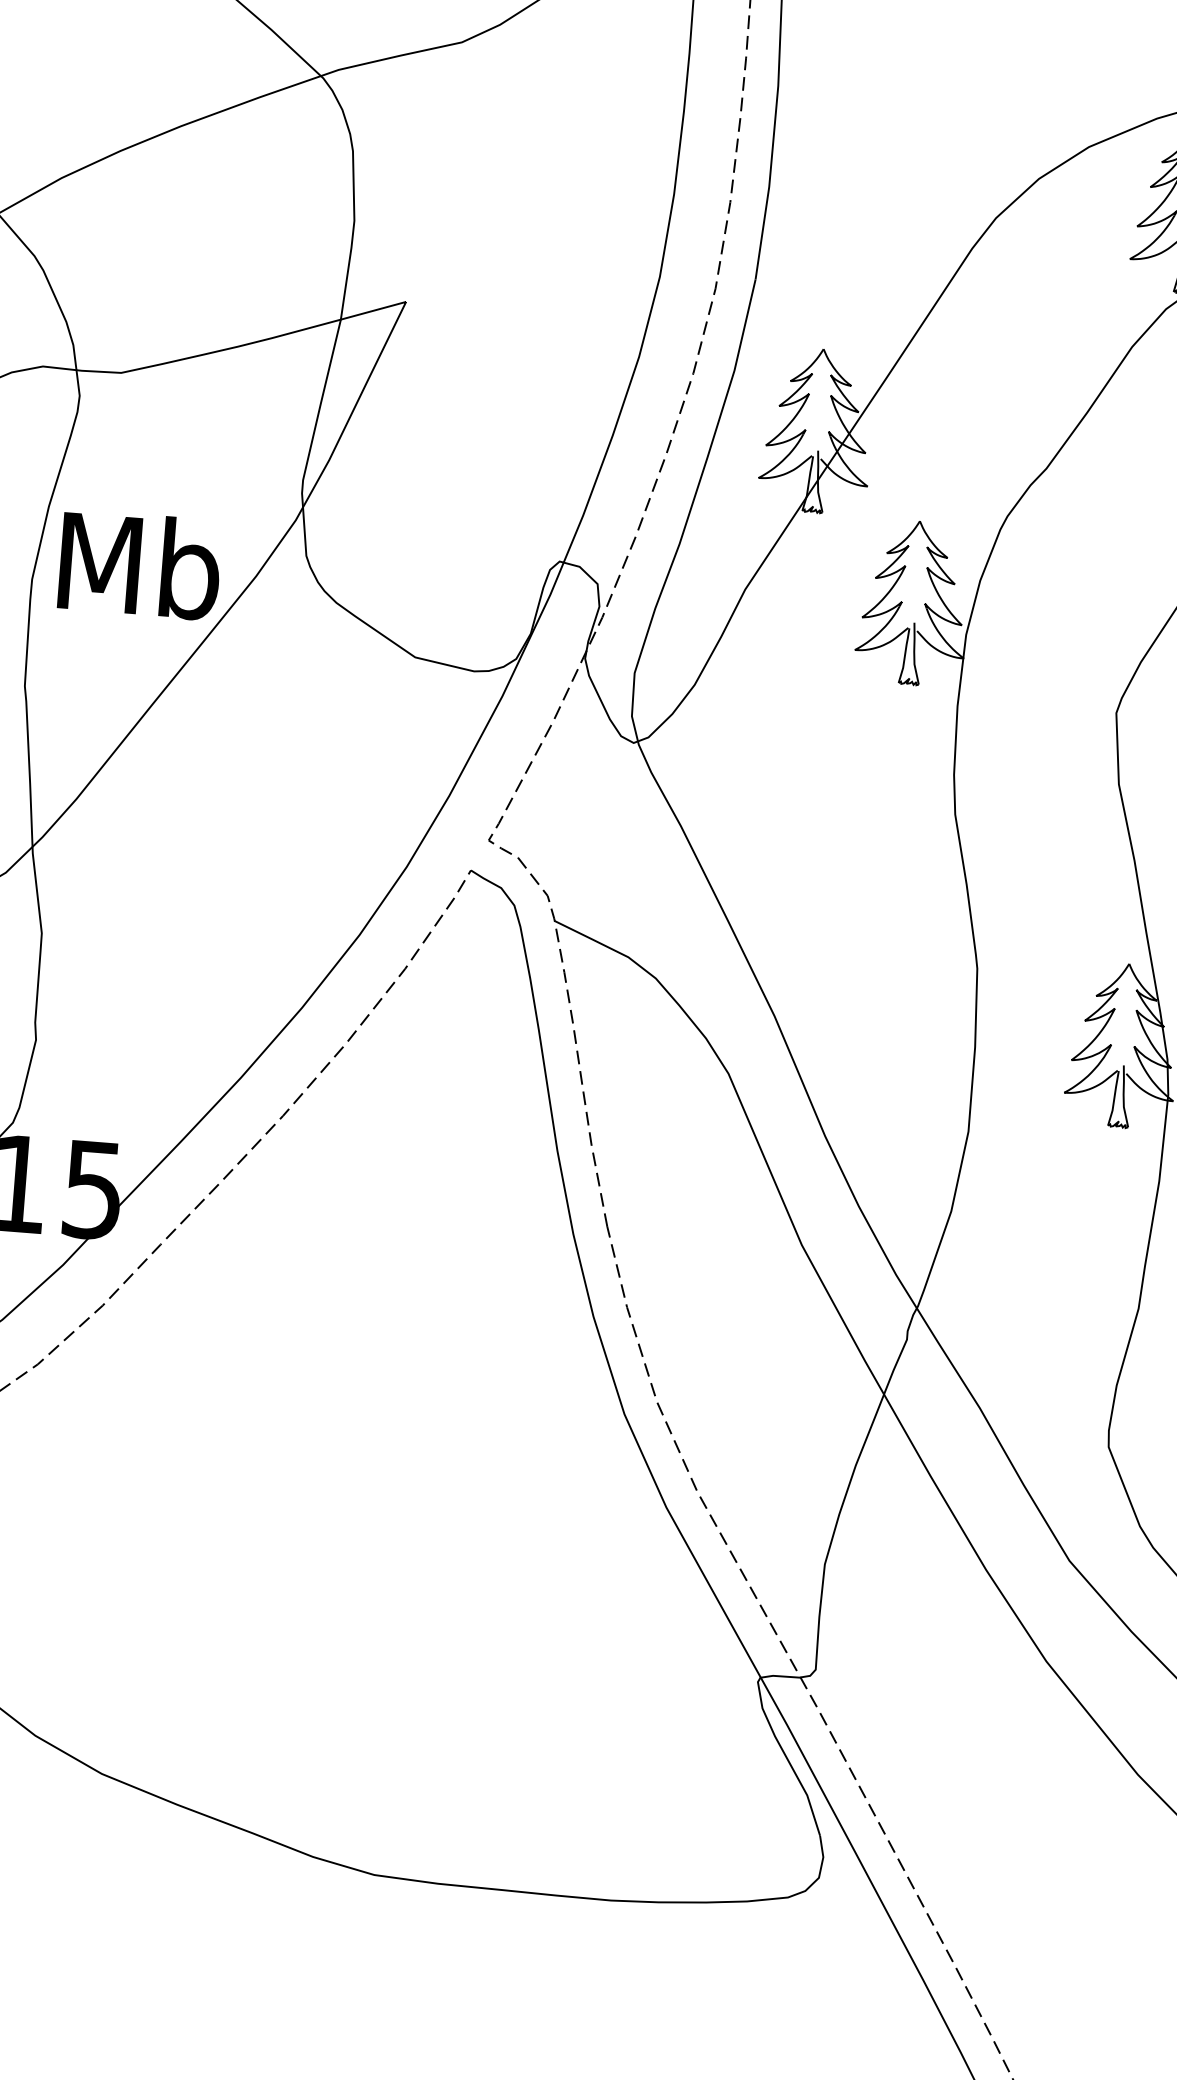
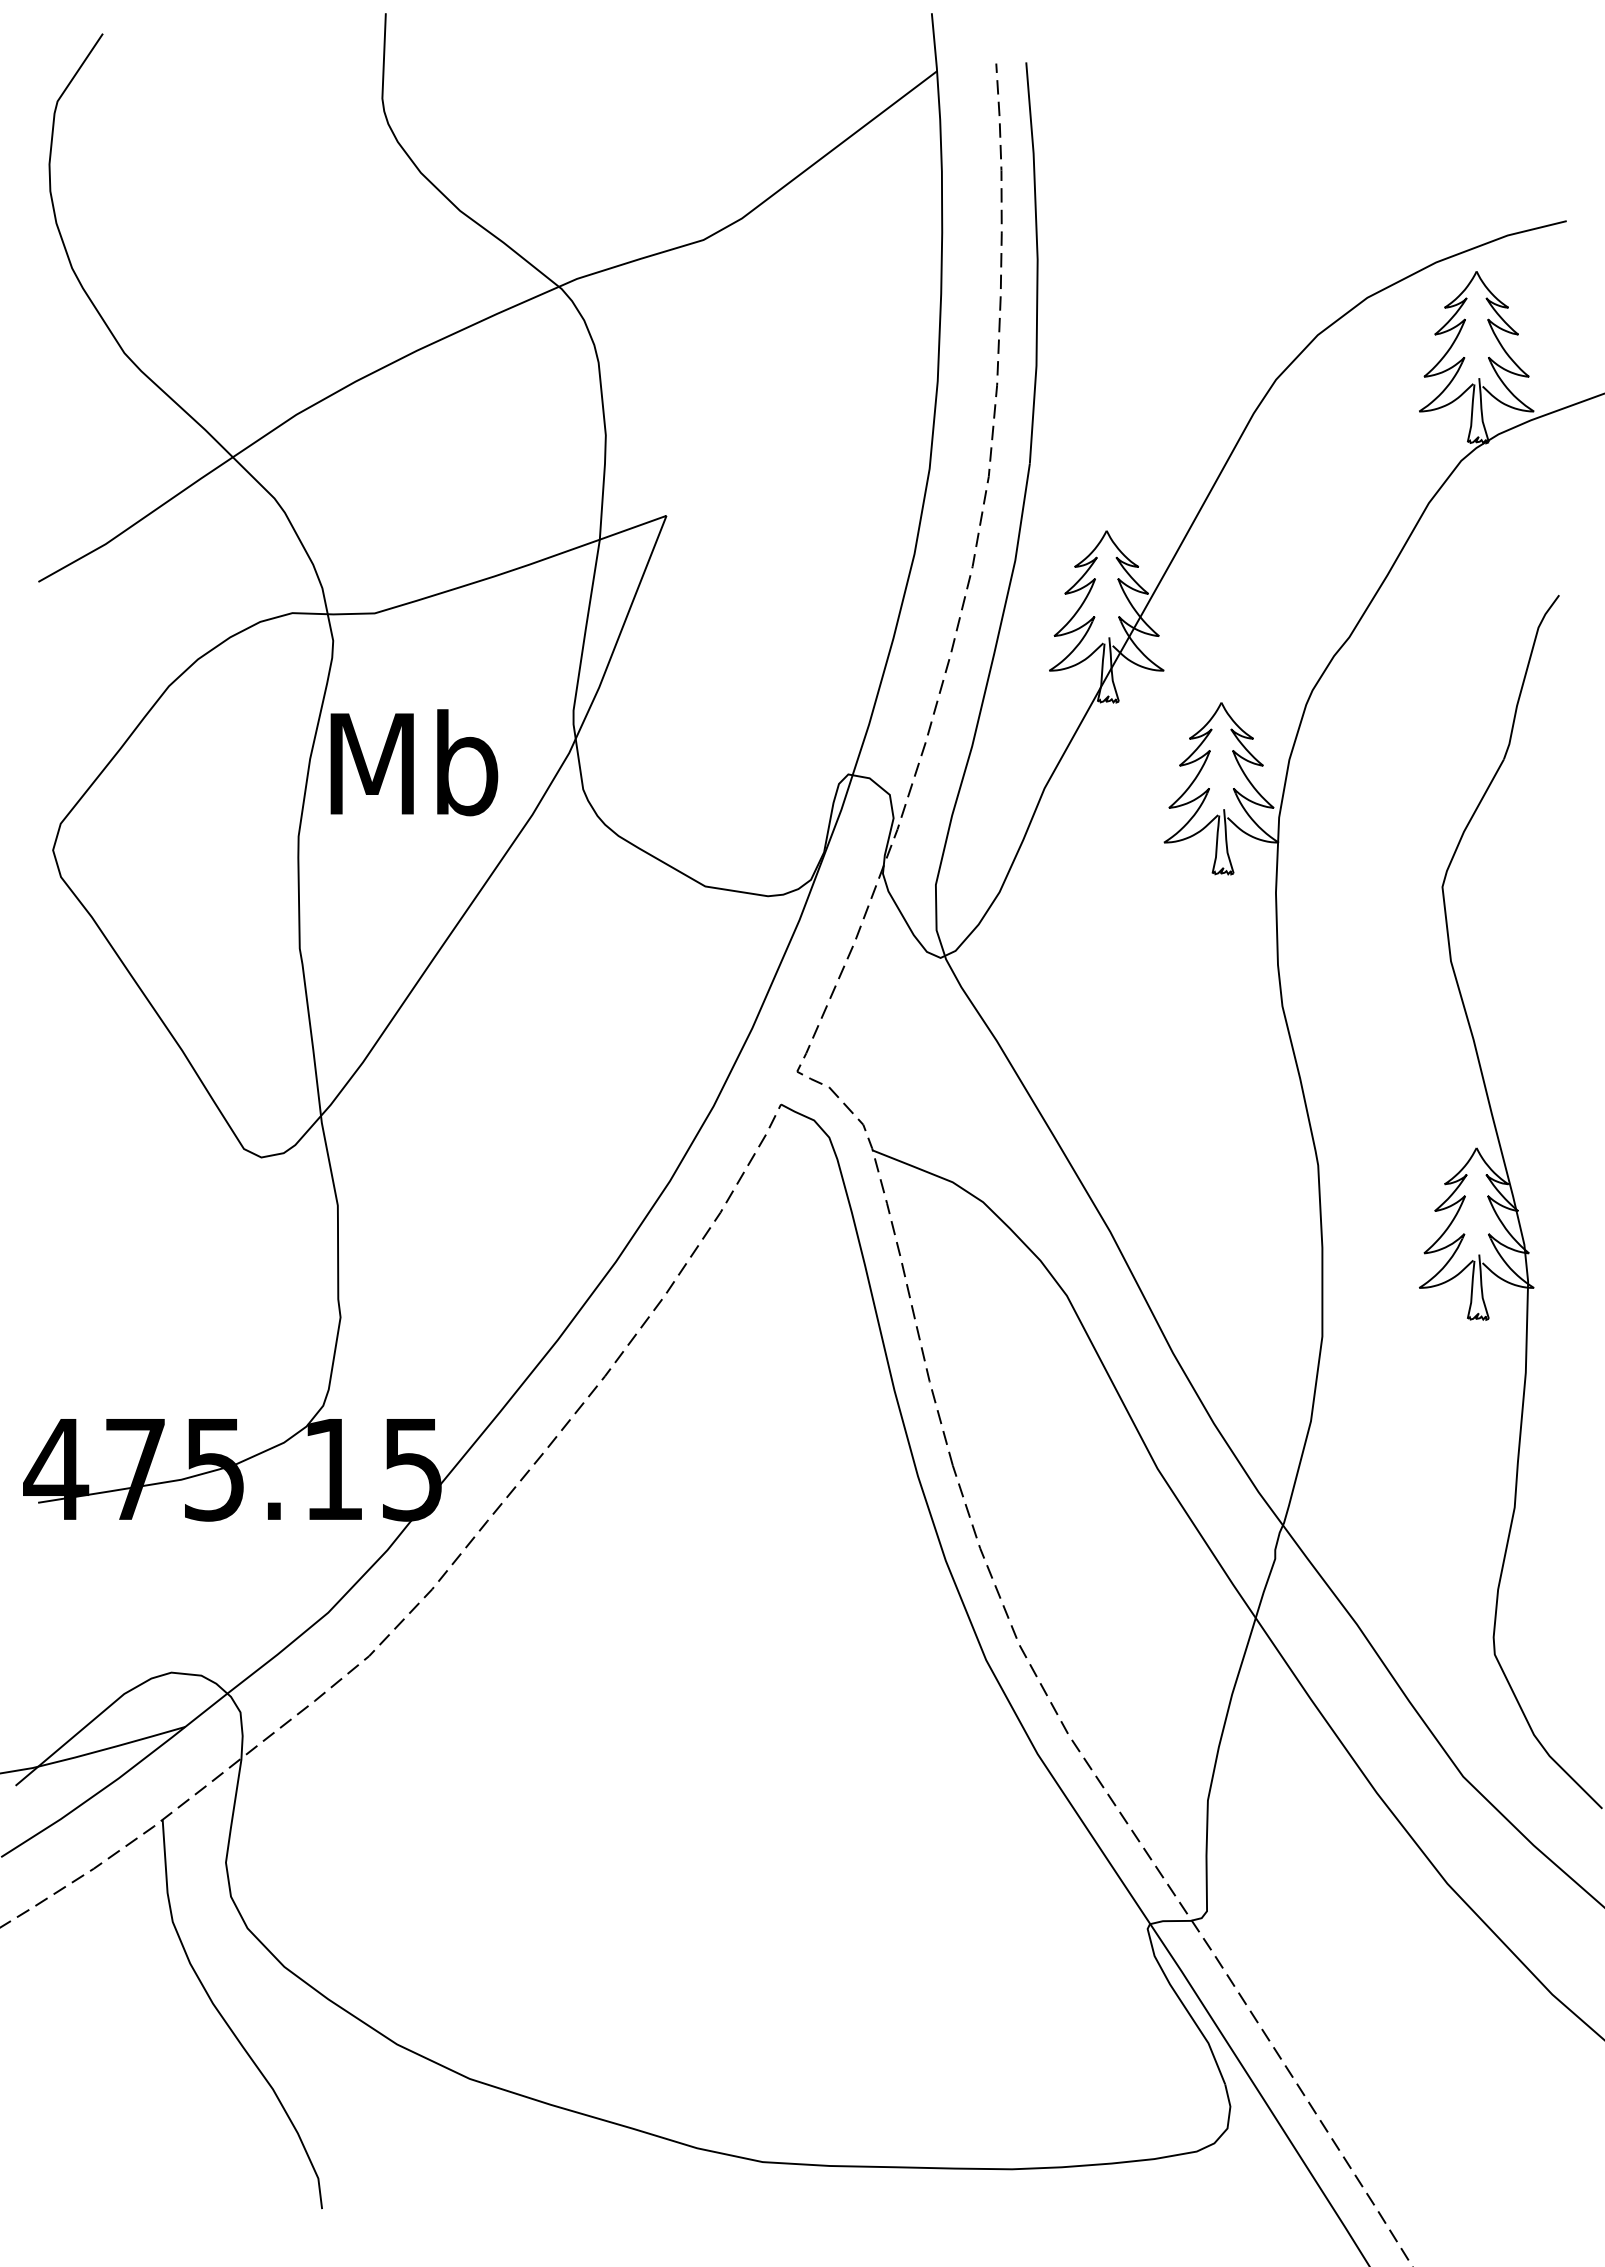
text: (140, 564) -> (414, 762), moved

